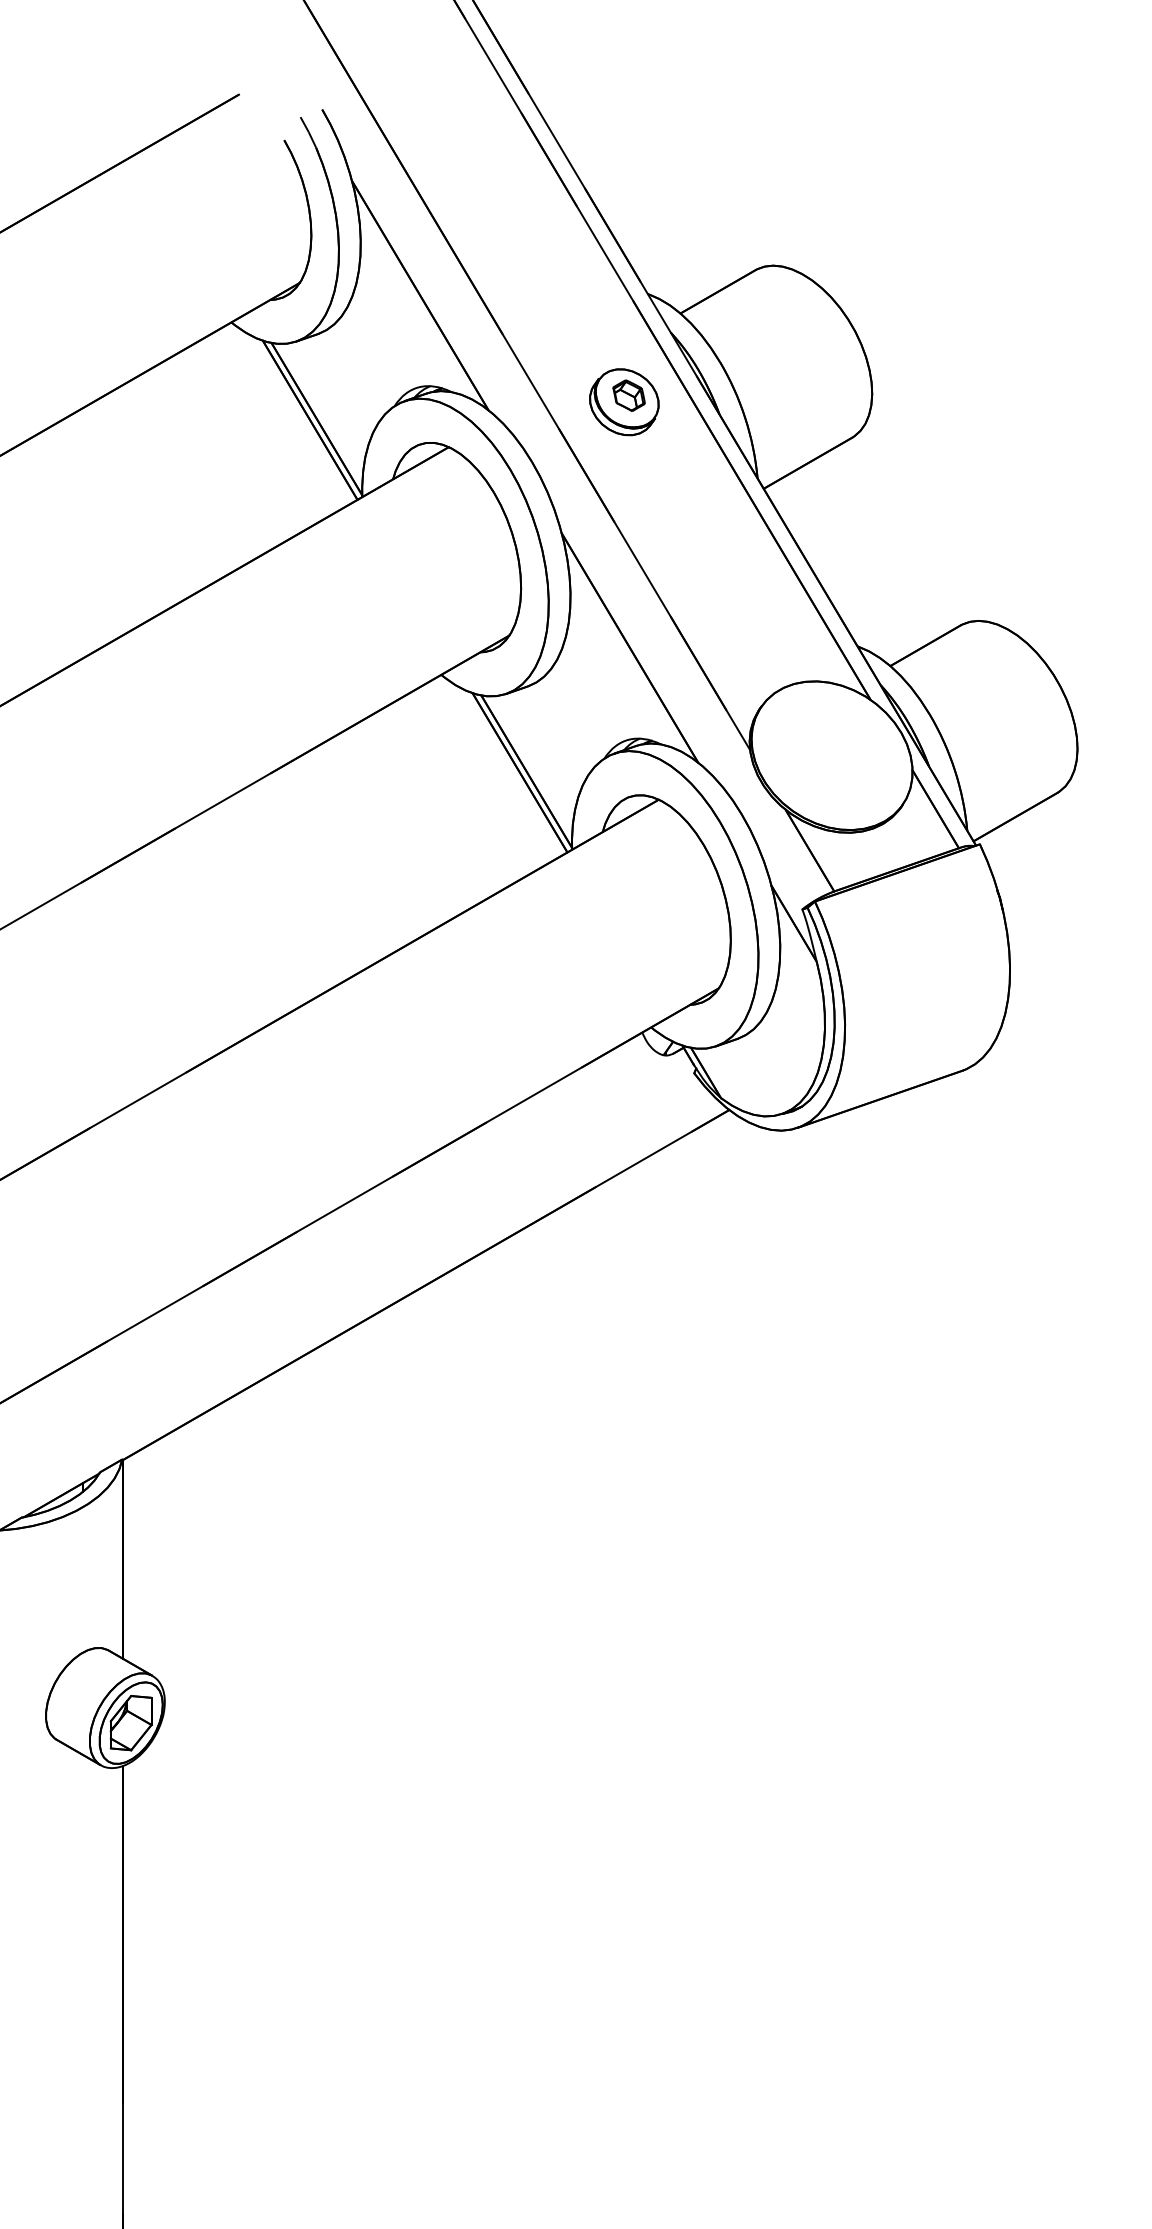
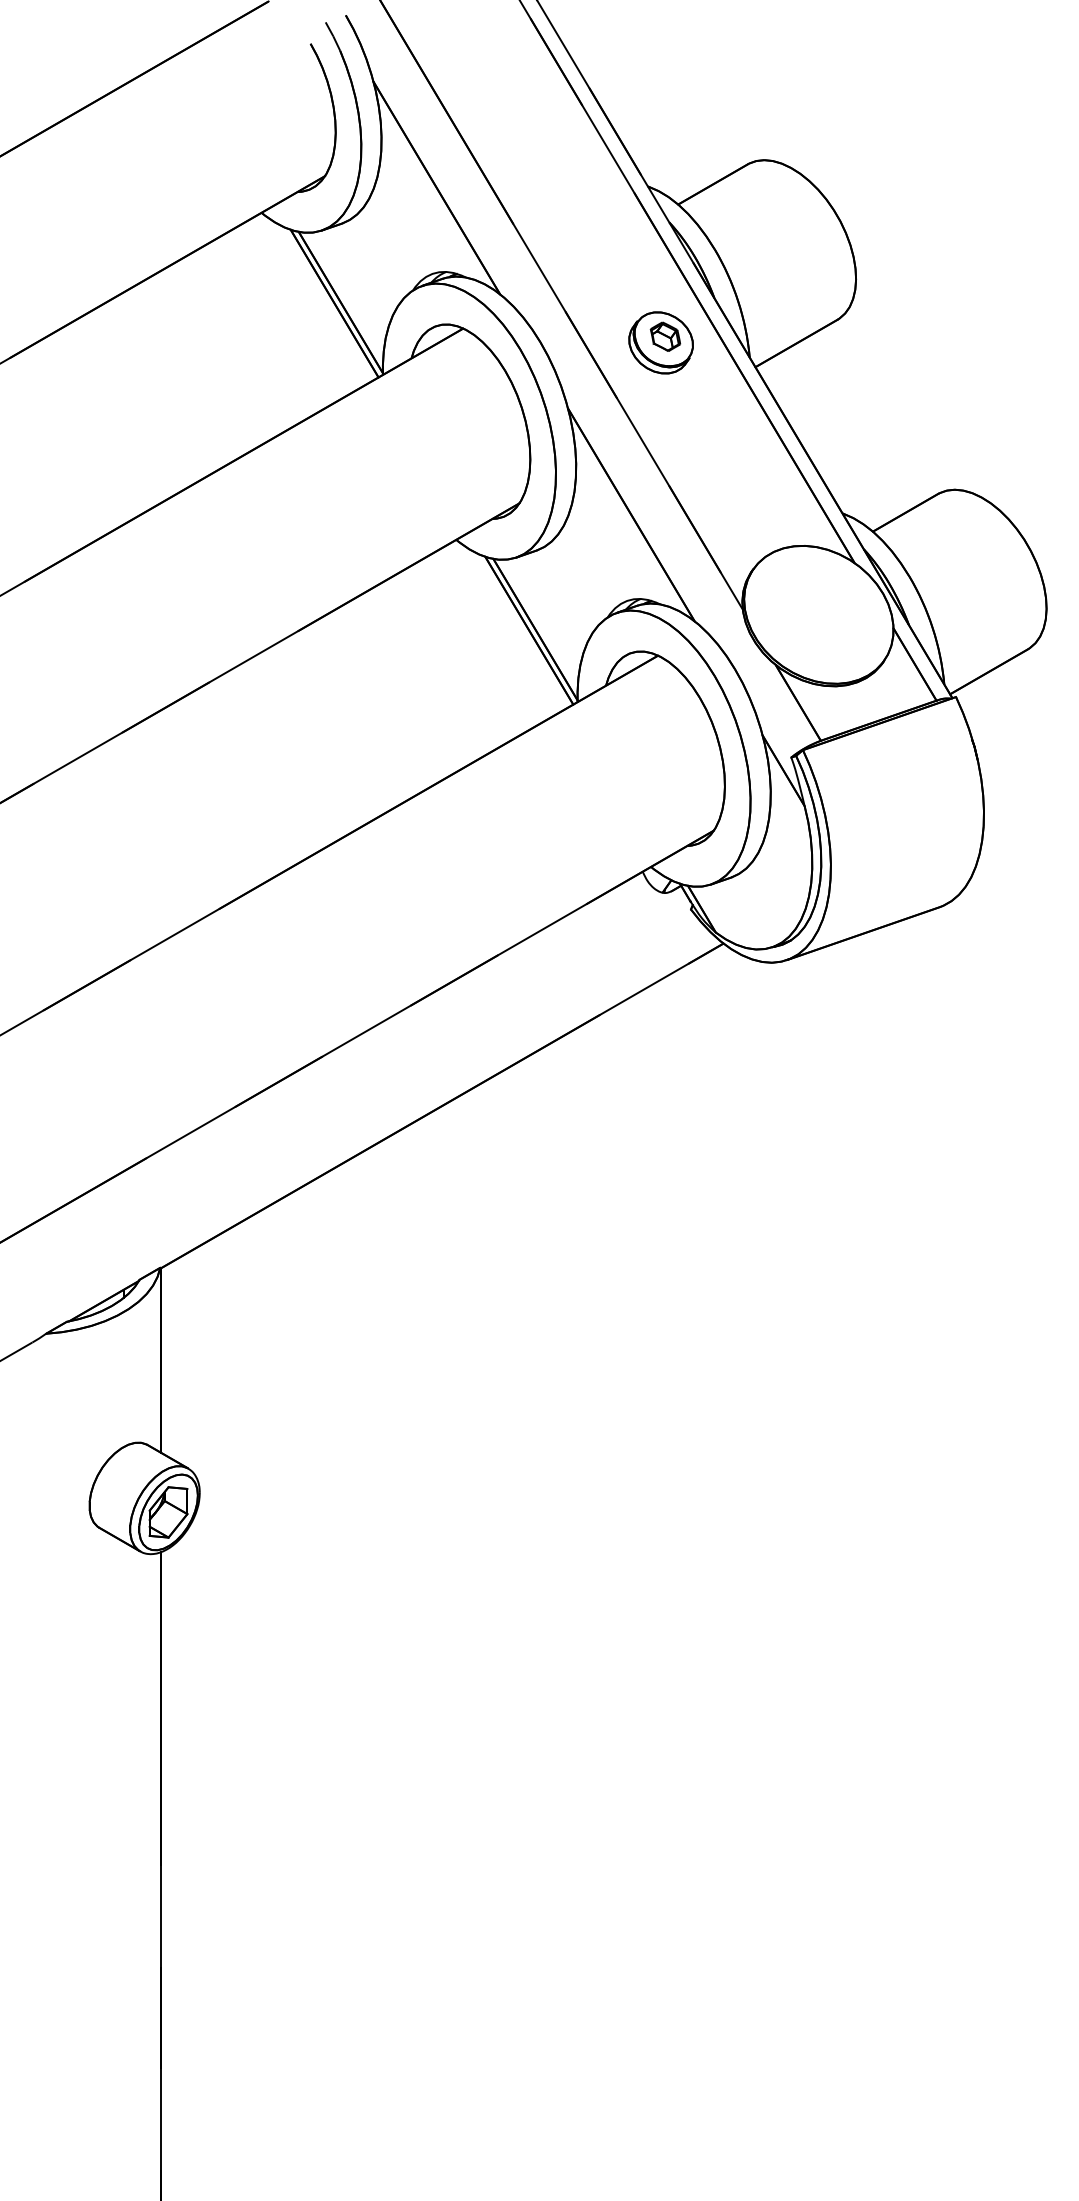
part: (623, 401) -> (660, 342), moved

